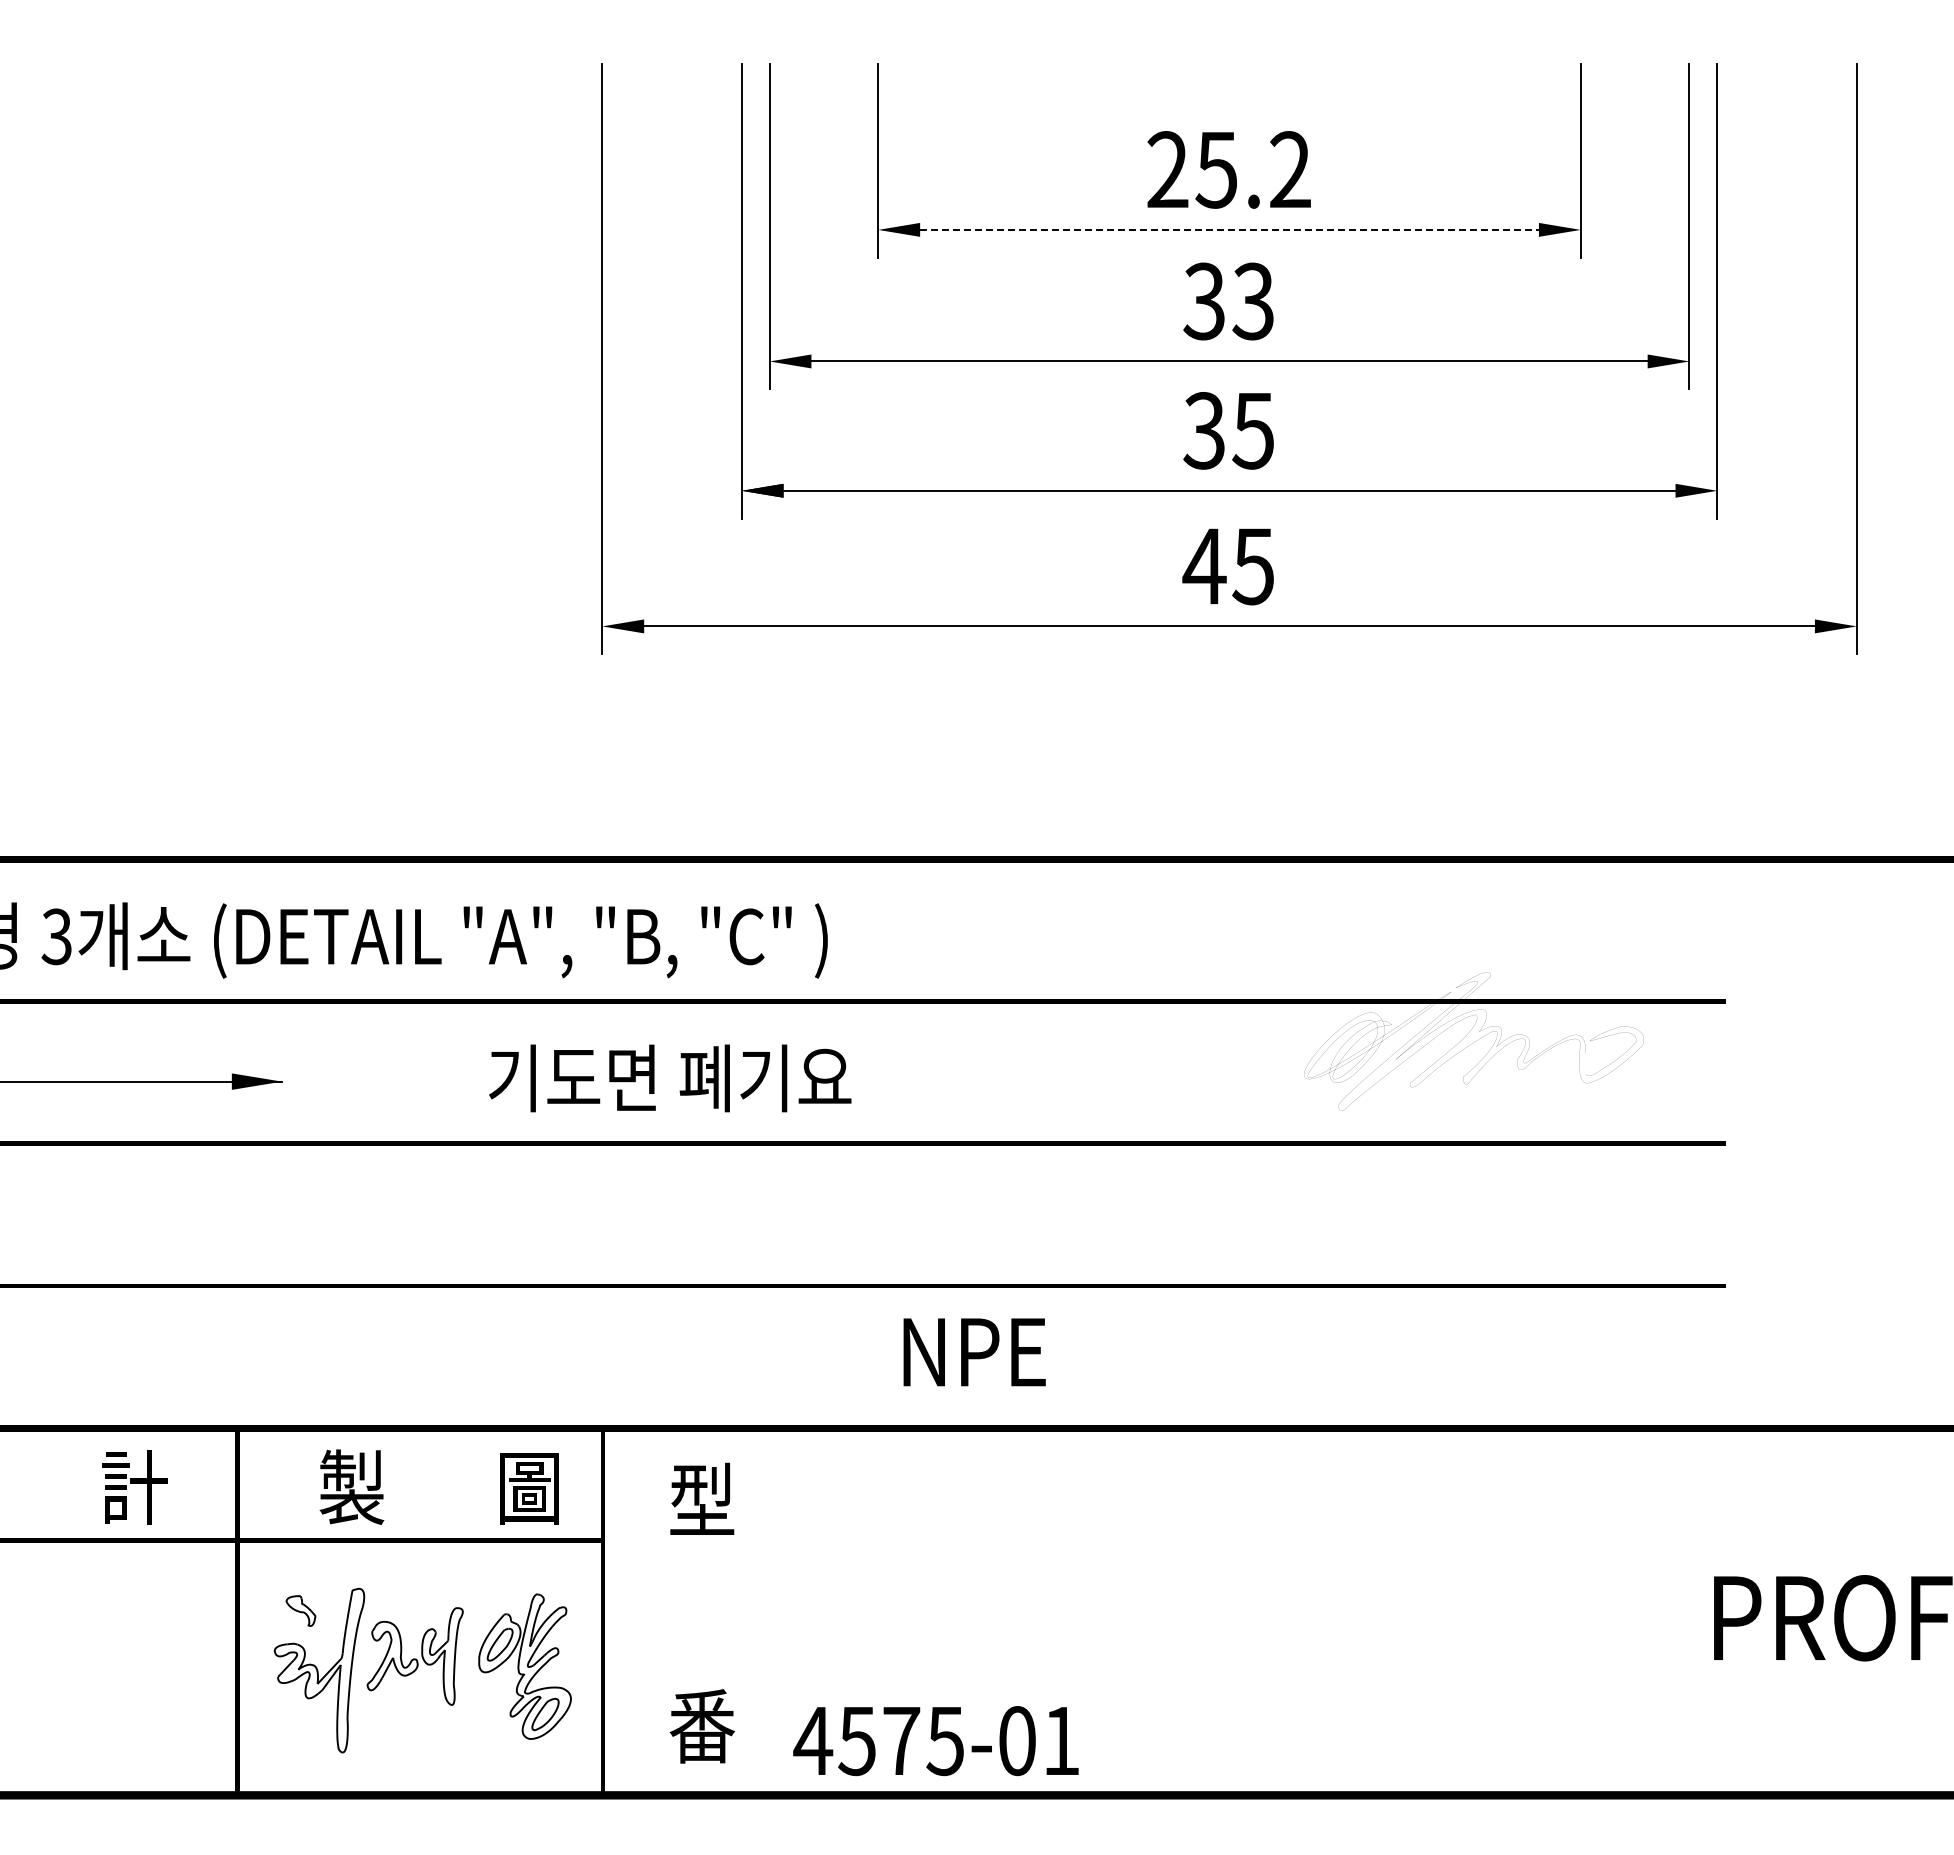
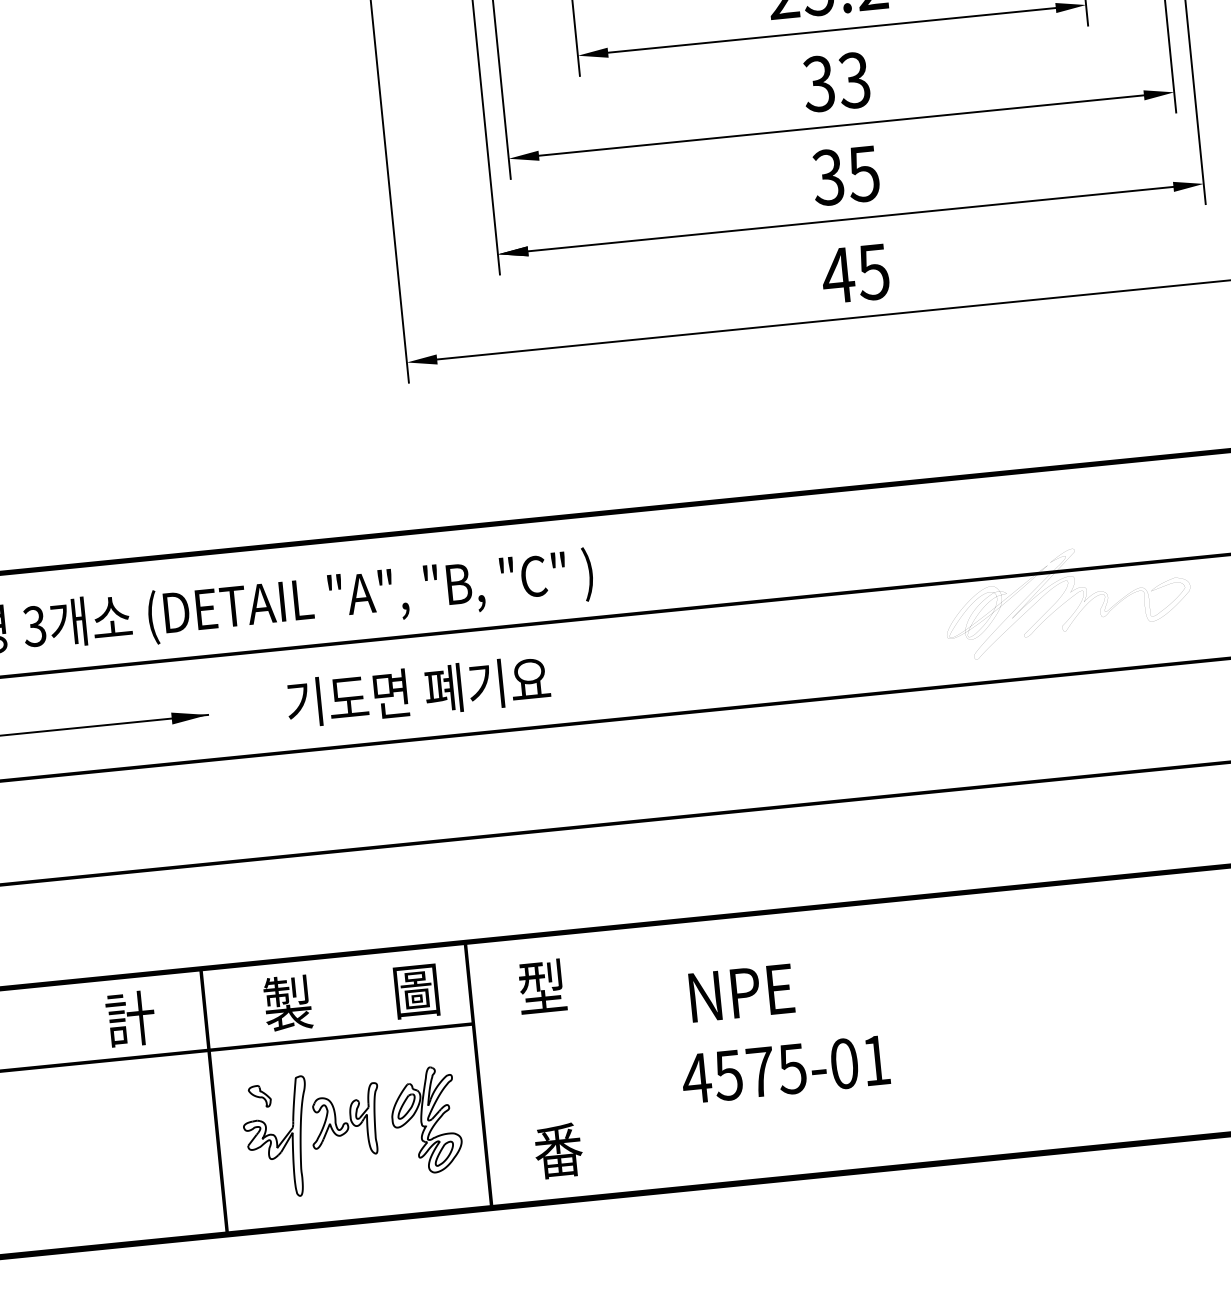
line: (1230, 229) -> (832, 30), dashed -> solid
text: (670, 1078) -> (418, 691), moved
text: (974, 1352) -> (741, 993), moved
text: (935, 1741) -> (785, 1070), moved

